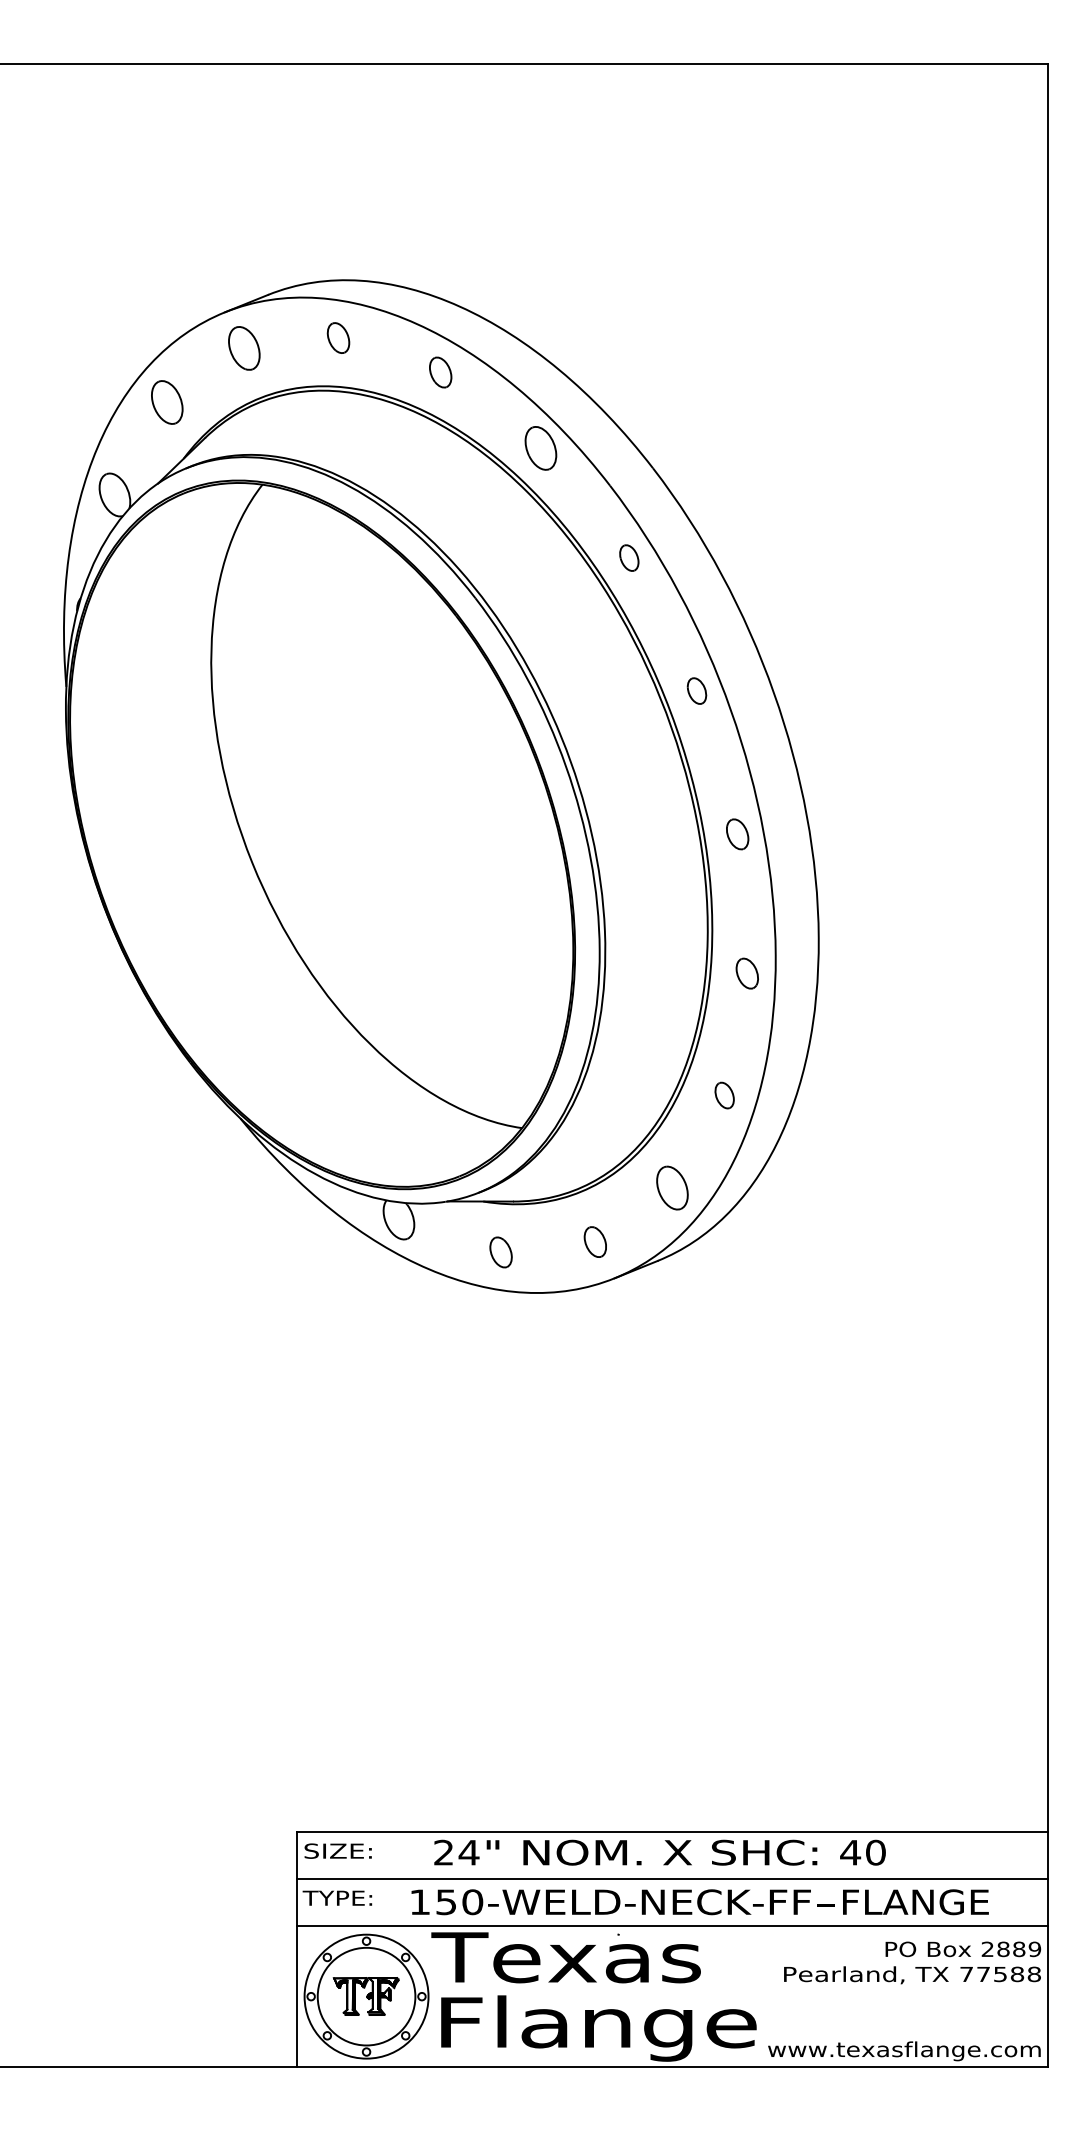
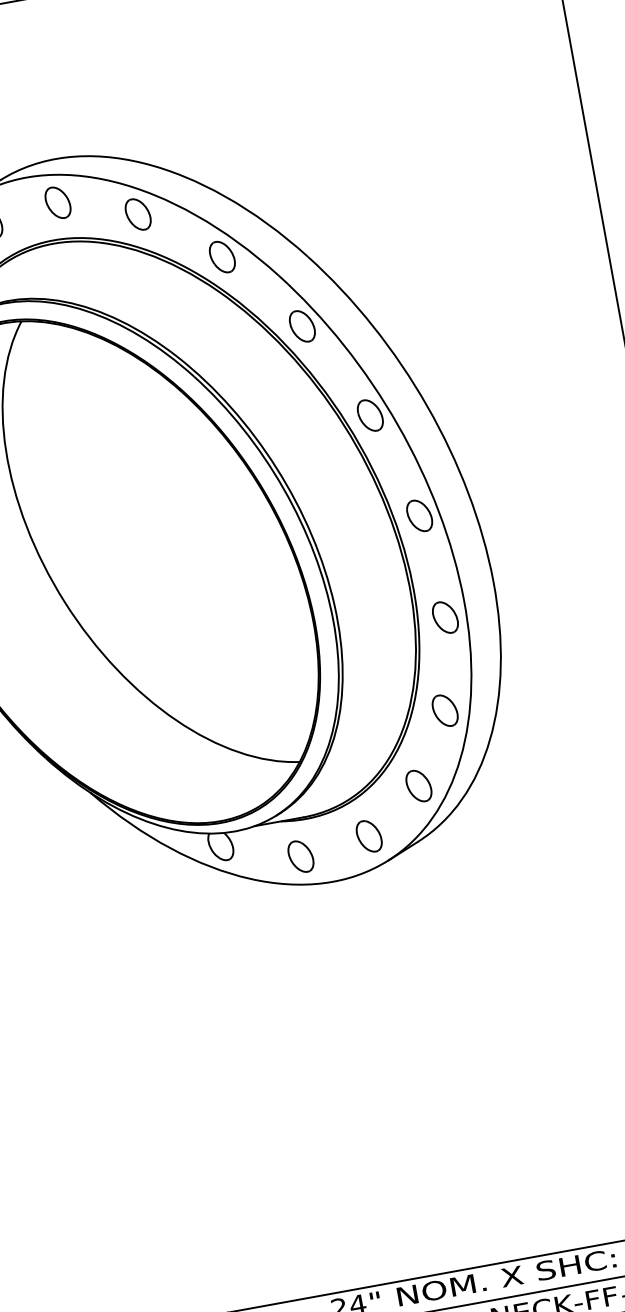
part: (338, 337) -> (57, 202), size x1.43
part: (440, 372) -> (137, 214), size x1.43
part: (629, 557) -> (302, 325), size x1.67
part: (696, 690) -> (369, 415), size x1.67
part: (737, 834) -> (419, 516), size x1.43
part: (747, 973) -> (445, 617), size x1.43
part: (724, 1095) -> (444, 710), size x1.67
part: (595, 1241) -> (369, 835), size x1.43
part: (500, 1252) -> (300, 856), size x1.43

